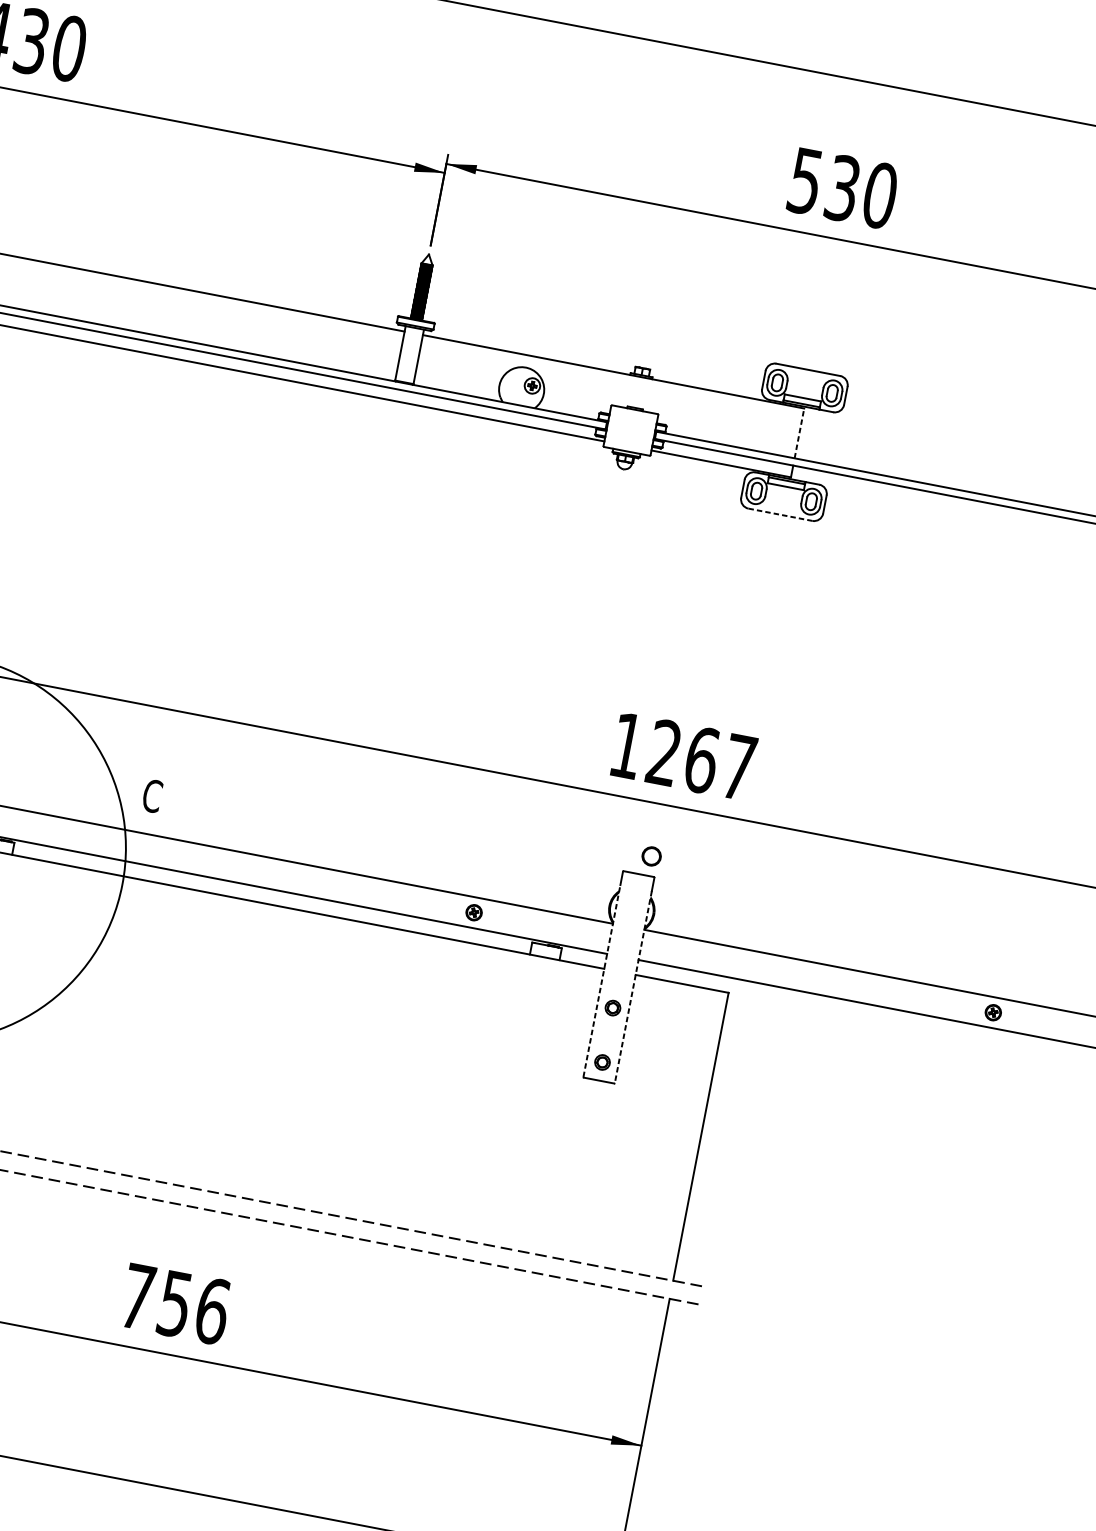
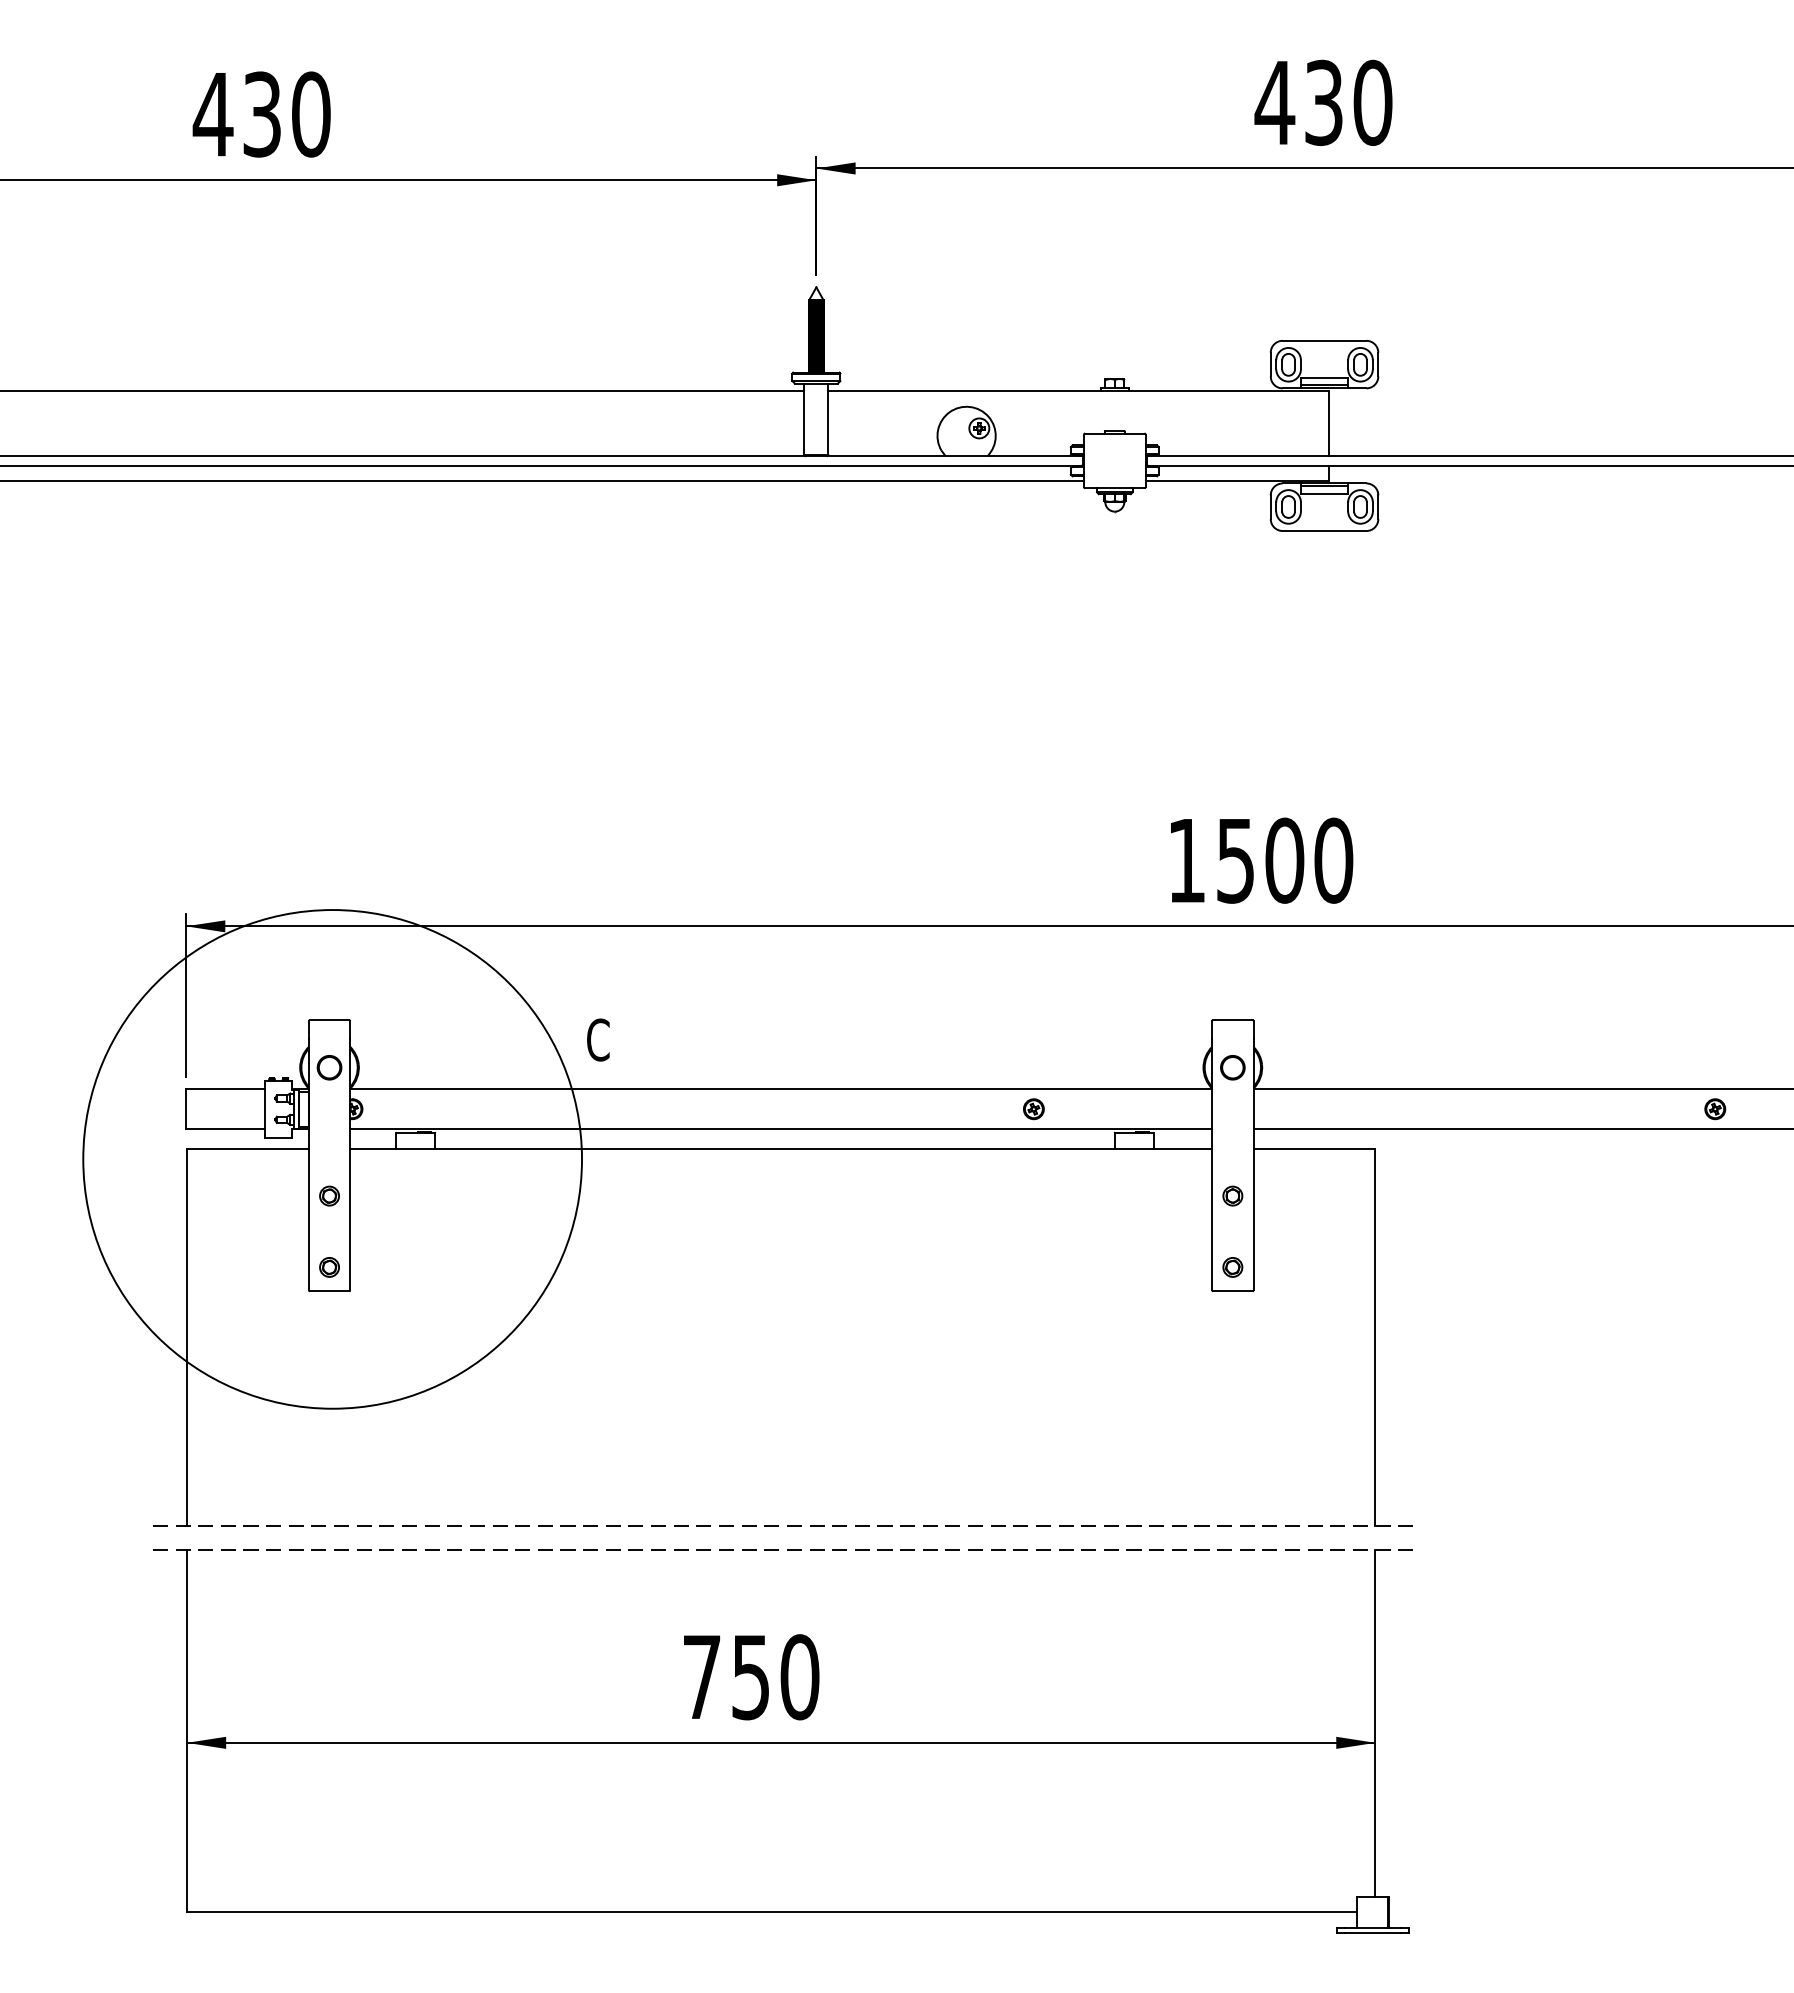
text: (805, 181) -> (1274, 103), 530 -> 430
line: (799, 433) -> (1328, 423), dashed -> solid
line: (780, 515) -> (1324, 531), dashed -> solid
text: (702, 760) -> (1285, 860), 1267 -> 1500
circle: (651, 856) -> (1232, 1067), moved
line: (602, 981) -> (1212, 1164), dashed -> solid
line: (633, 987) -> (1253, 1164), dashed -> solid
text: (212, 1311) -> (799, 1677), 756 -> 750

